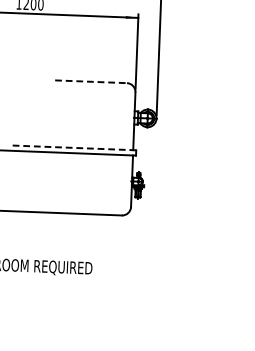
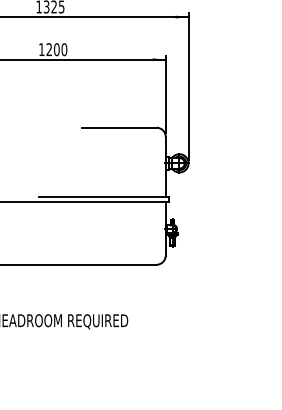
line: (91, 81) -> (119, 127), dashed -> solid
line: (74, 147) -> (104, 196), dashed -> solid

